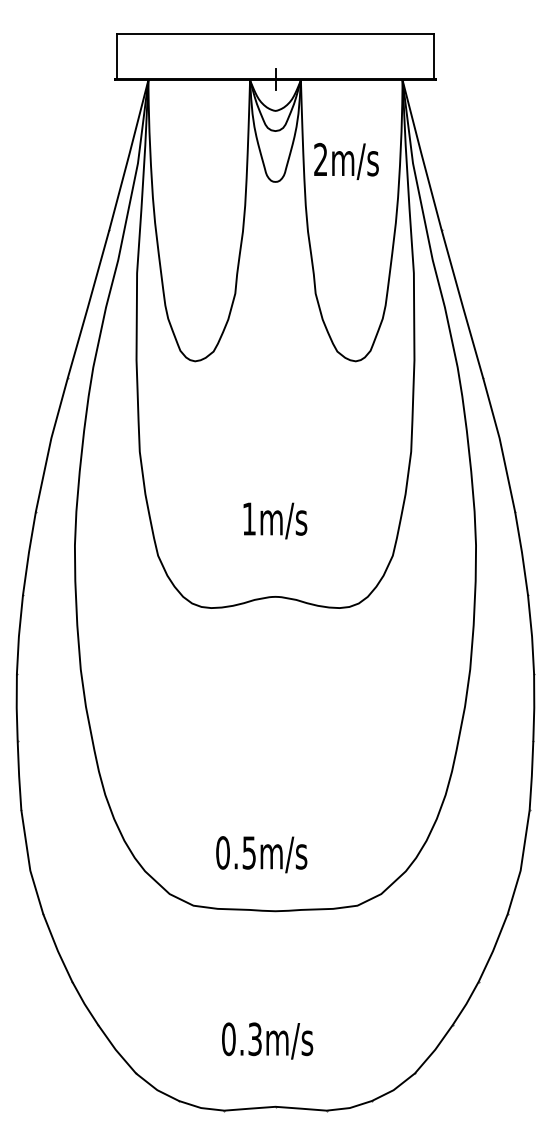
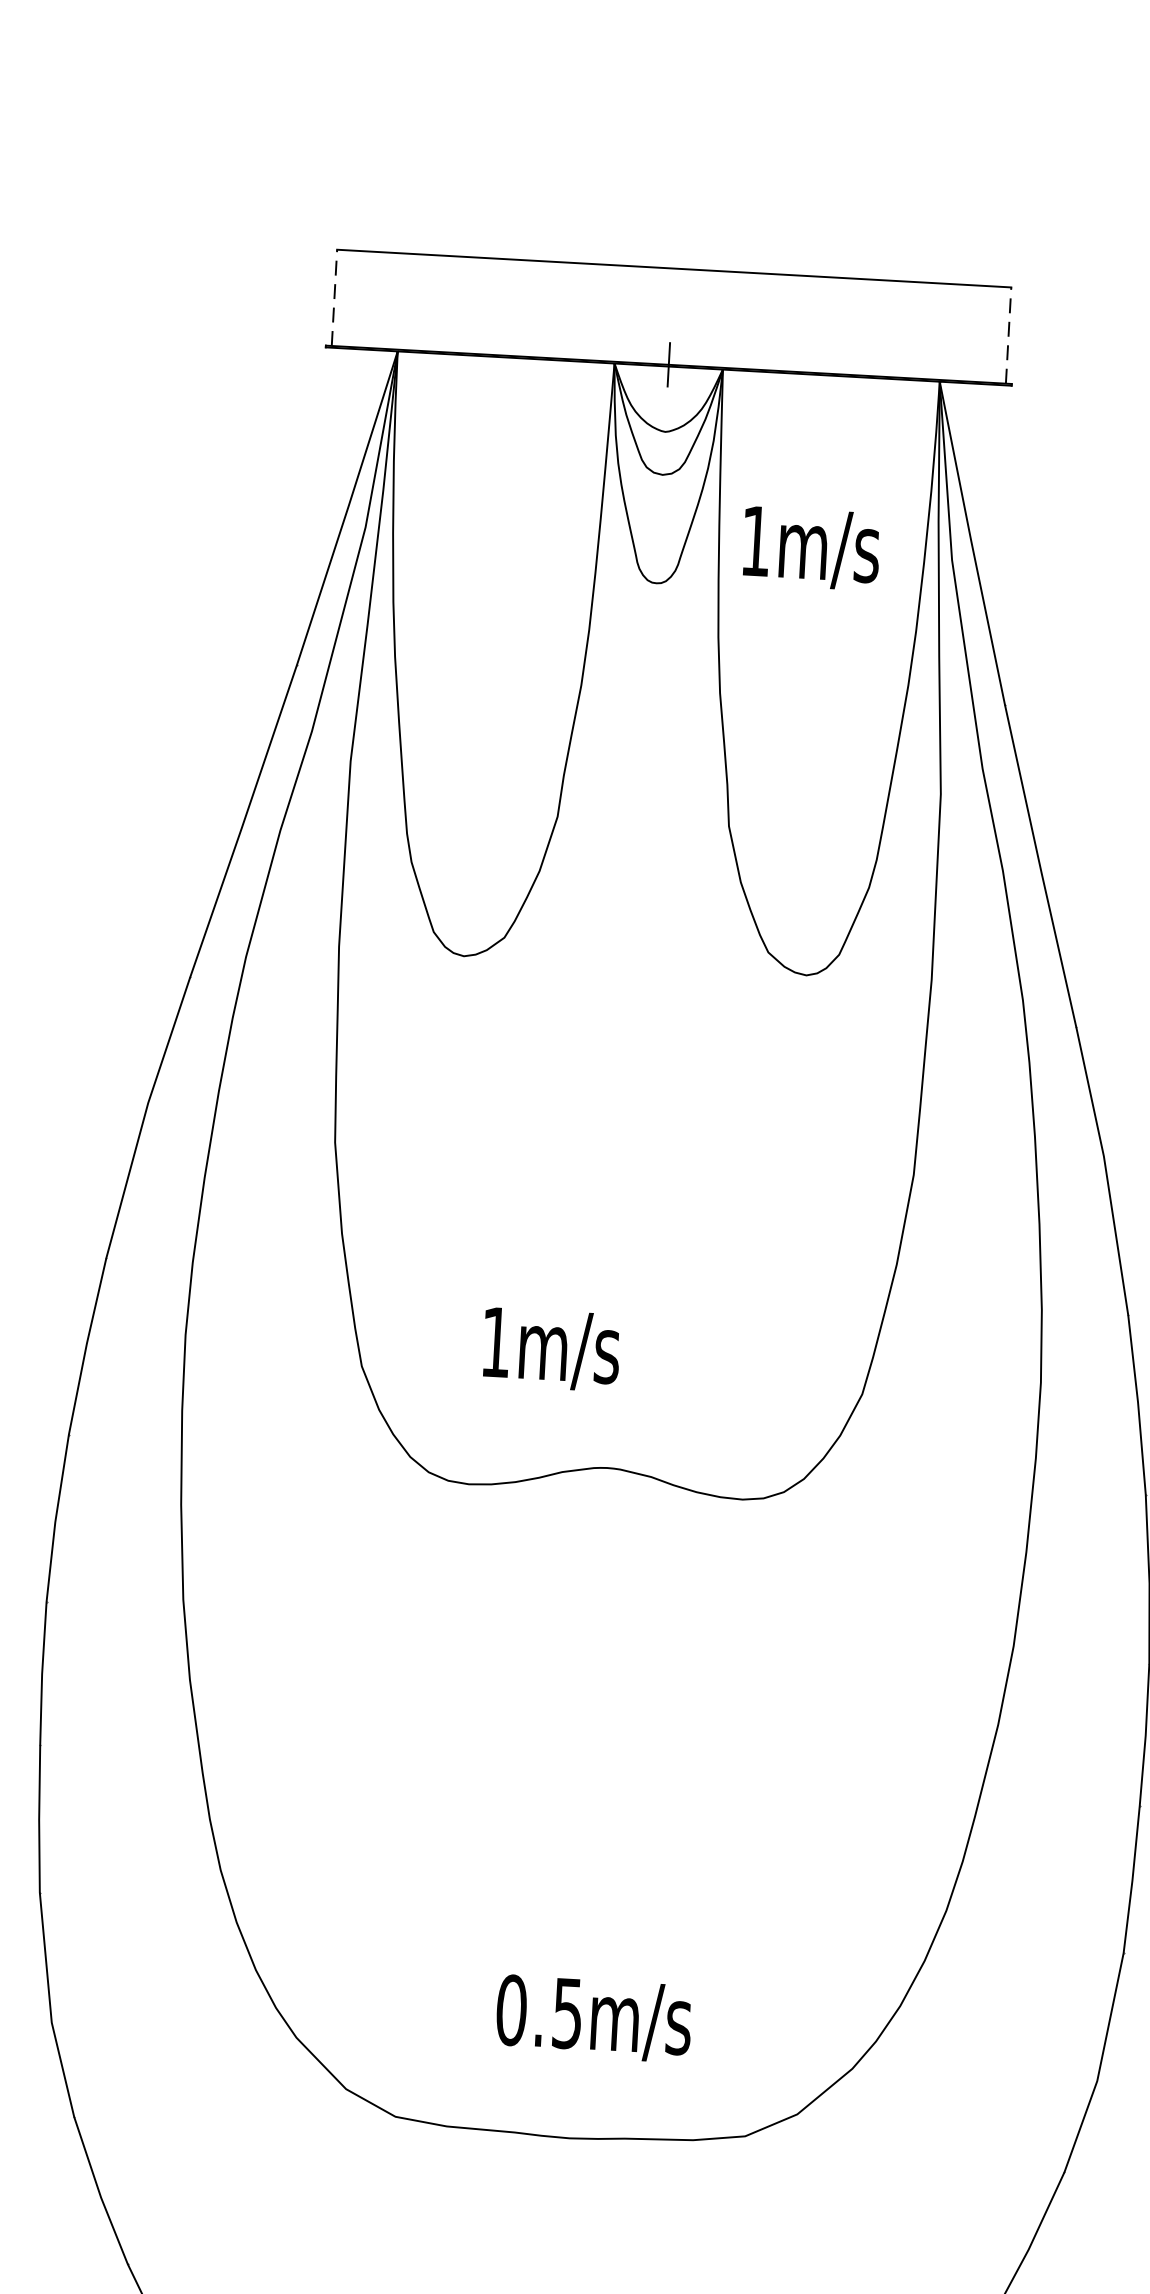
line: (117, 56) -> (334, 296), solid -> dashed
line: (433, 56) -> (1008, 334), solid -> dashed
text: (320, 158) -> (755, 538), 2m/s -> 1m/s
text: (275, 520) -> (551, 1348), moved
text: (261, 854) -> (593, 2018), moved

